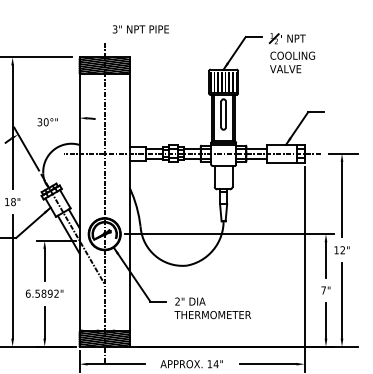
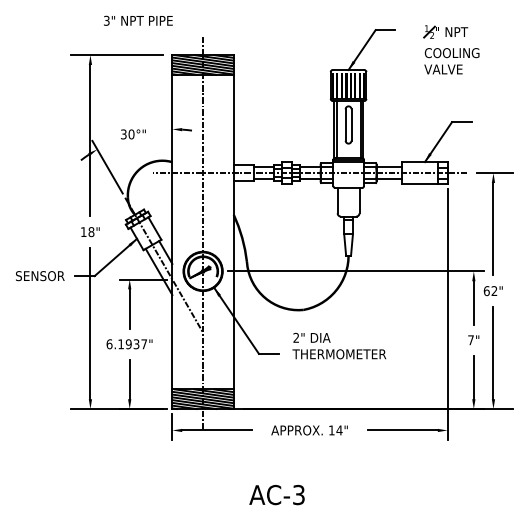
text: (141, 29) -> (138, 20), moved
part: (292, 52) -> (451, 49), moved
text: (336, 250) -> (486, 291), 12" -> 62"
text: (47, 293) -> (132, 344), 6.5892" -> 6.1937"
text: (212, 307) -> (339, 345), moved

